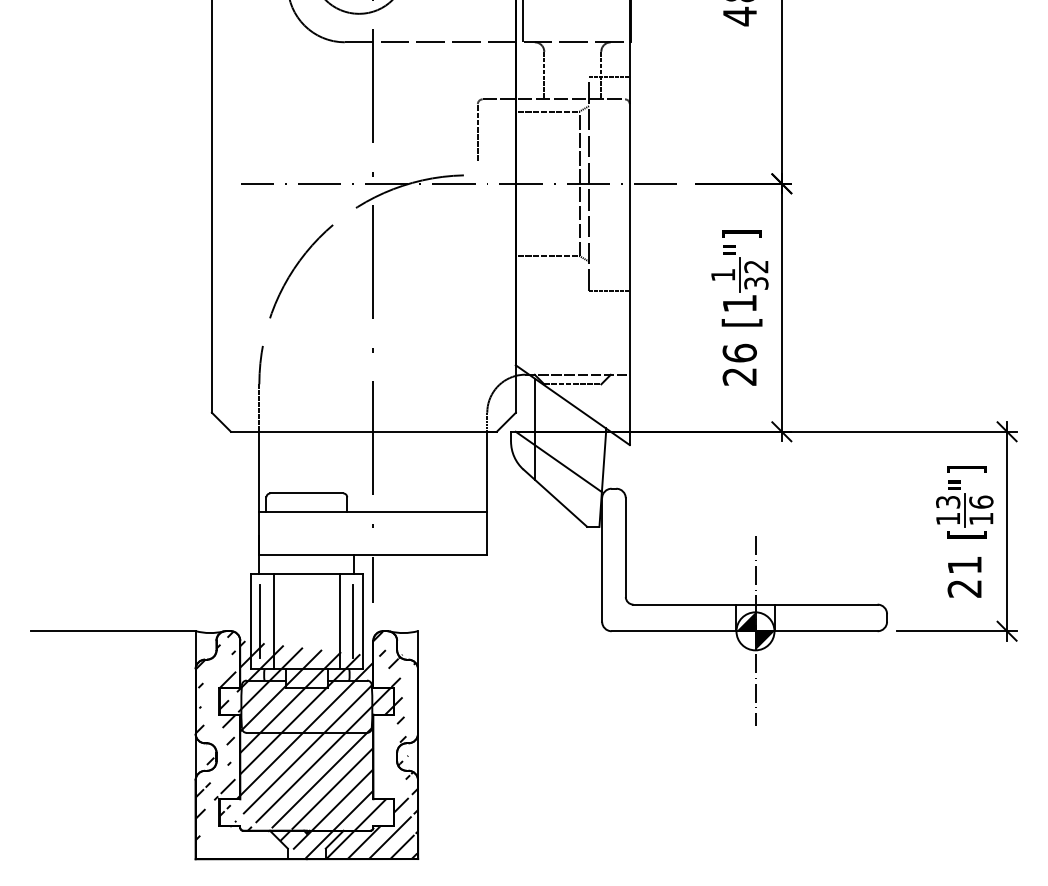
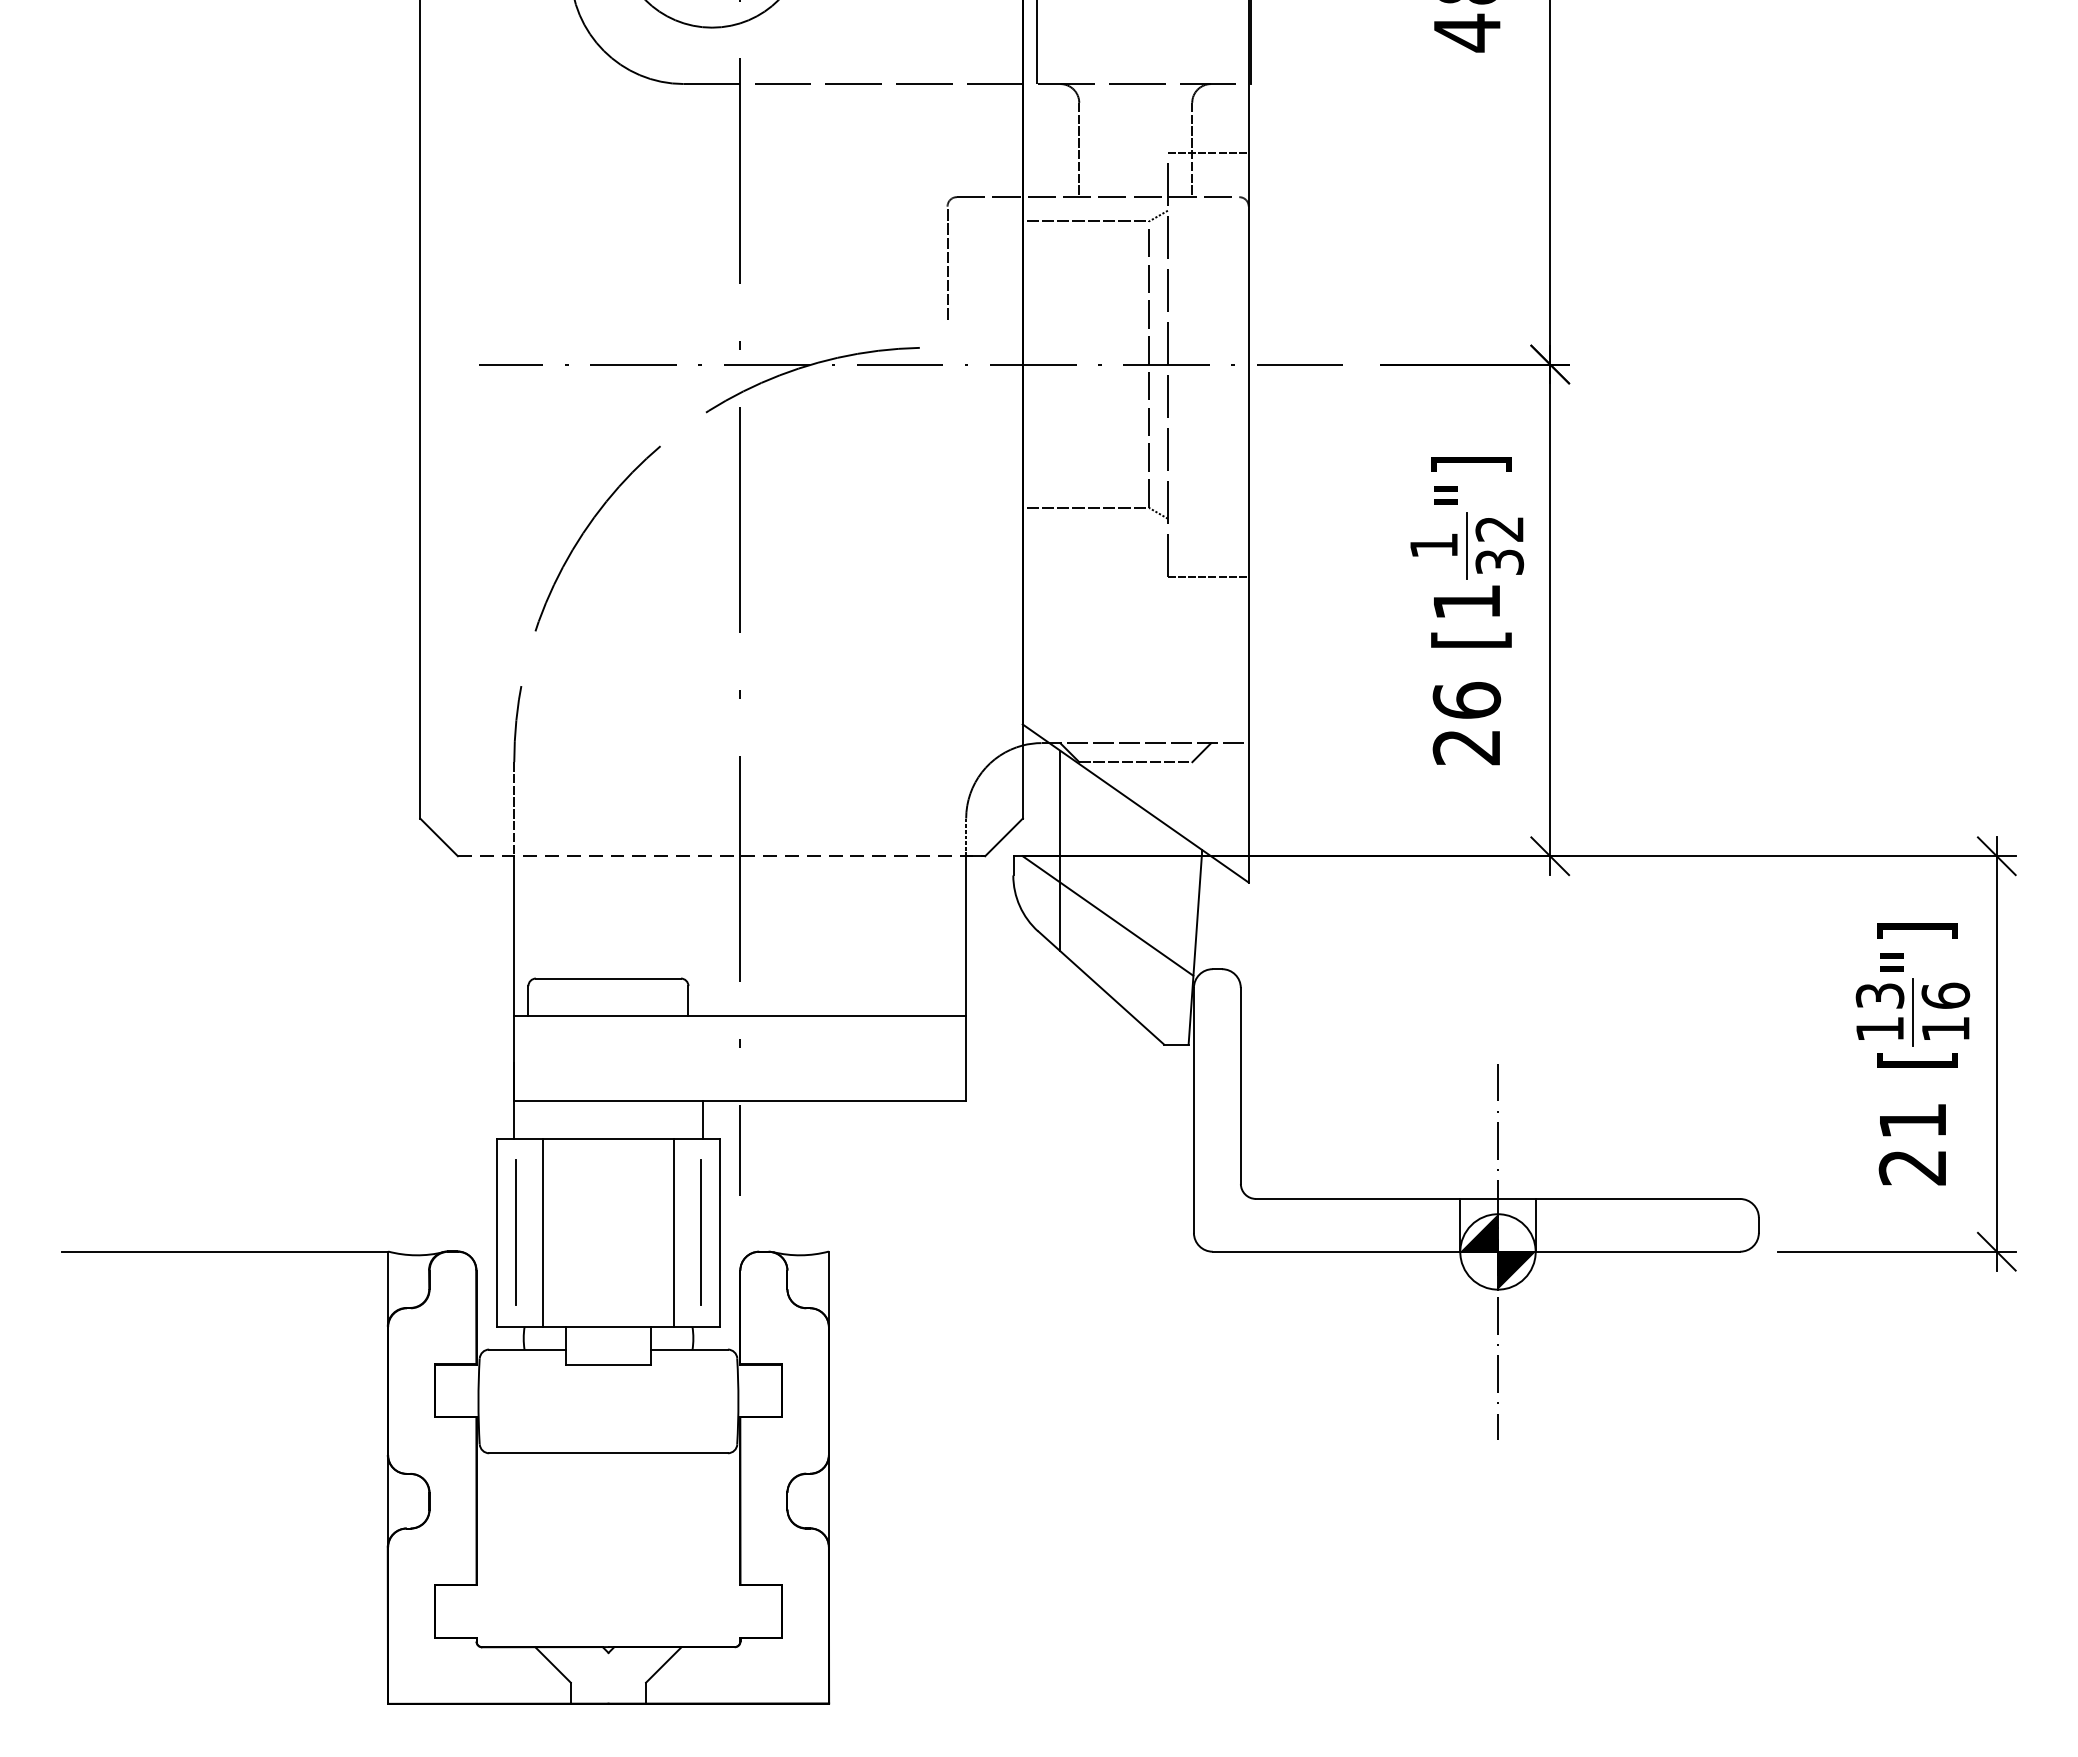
line: (363, 431) -> (720, 855), solid -> dashed
hatch: (306, 745) -> (607, 1478), removed

